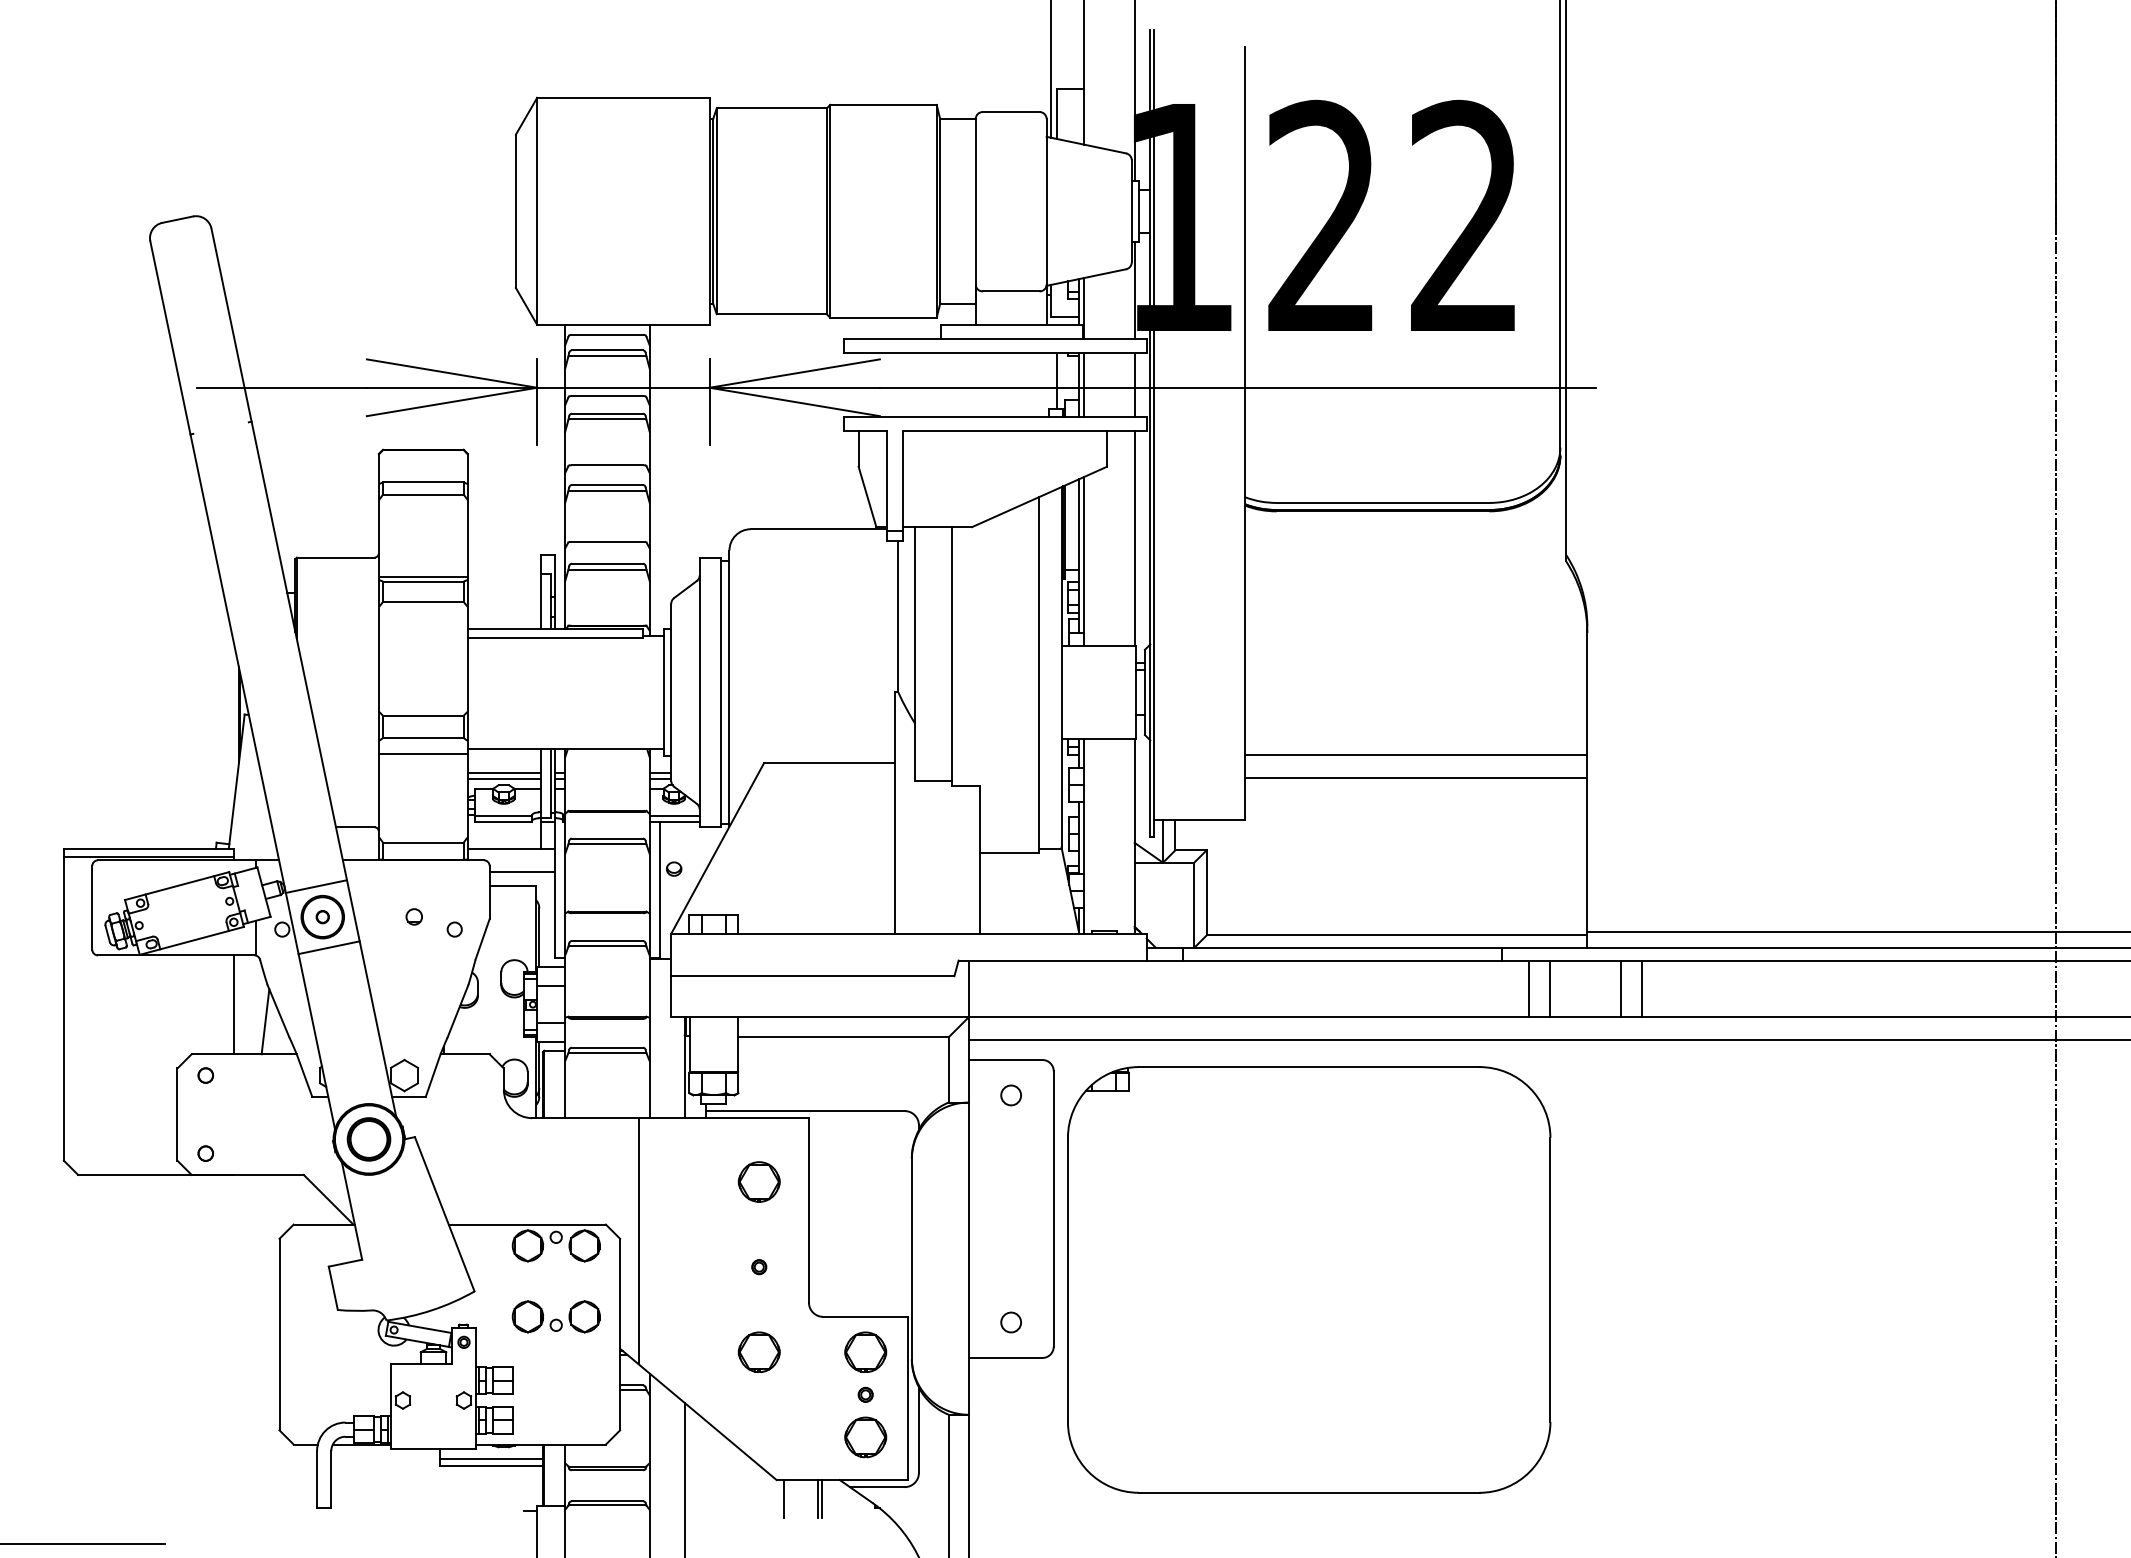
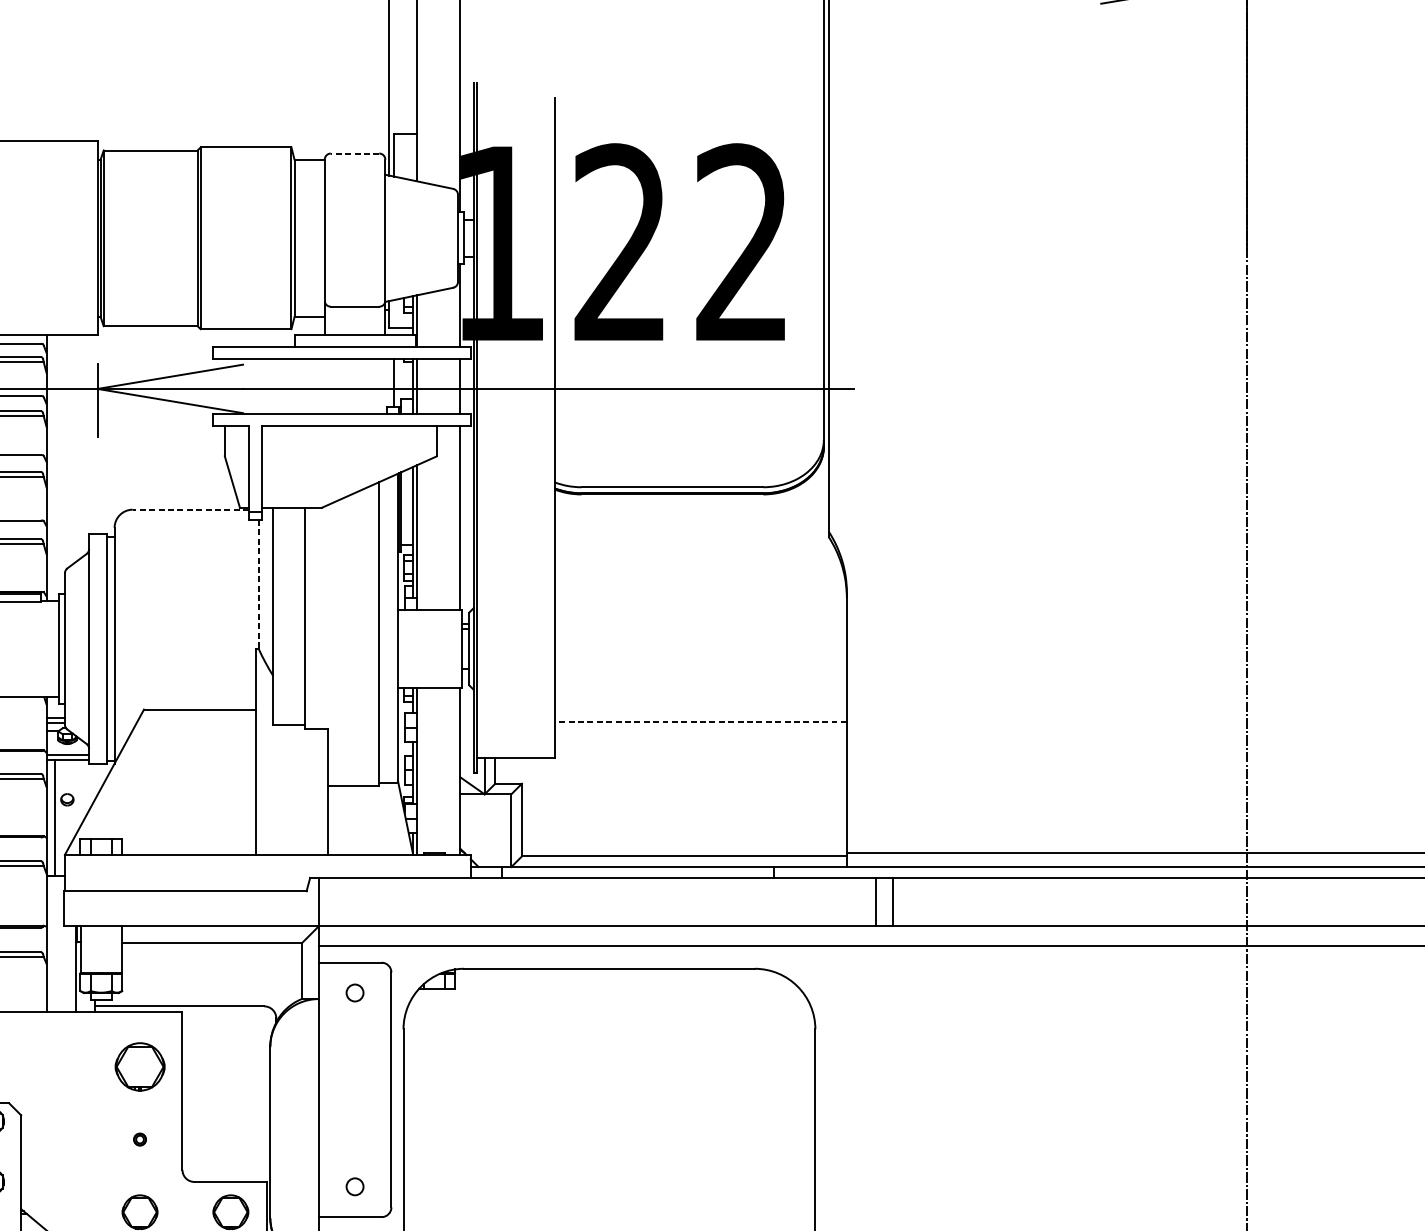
line: (1010, 112) -> (354, 153), solid -> dashed
line: (818, 529) -> (190, 509), solid -> dashed
line: (898, 616) -> (258, 584), solid -> dashed
line: (1416, 755) -> (701, 702), removed
line: (1415, 777) -> (700, 721), solid -> dashed
line: (1529, 988) -> (797, 901), removed
line: (1549, 988) -> (814, 901), removed
part: (758, 1181) -> (139, 1066), size x1.4
line: (638, 1241) -> (36, 1117), removed

